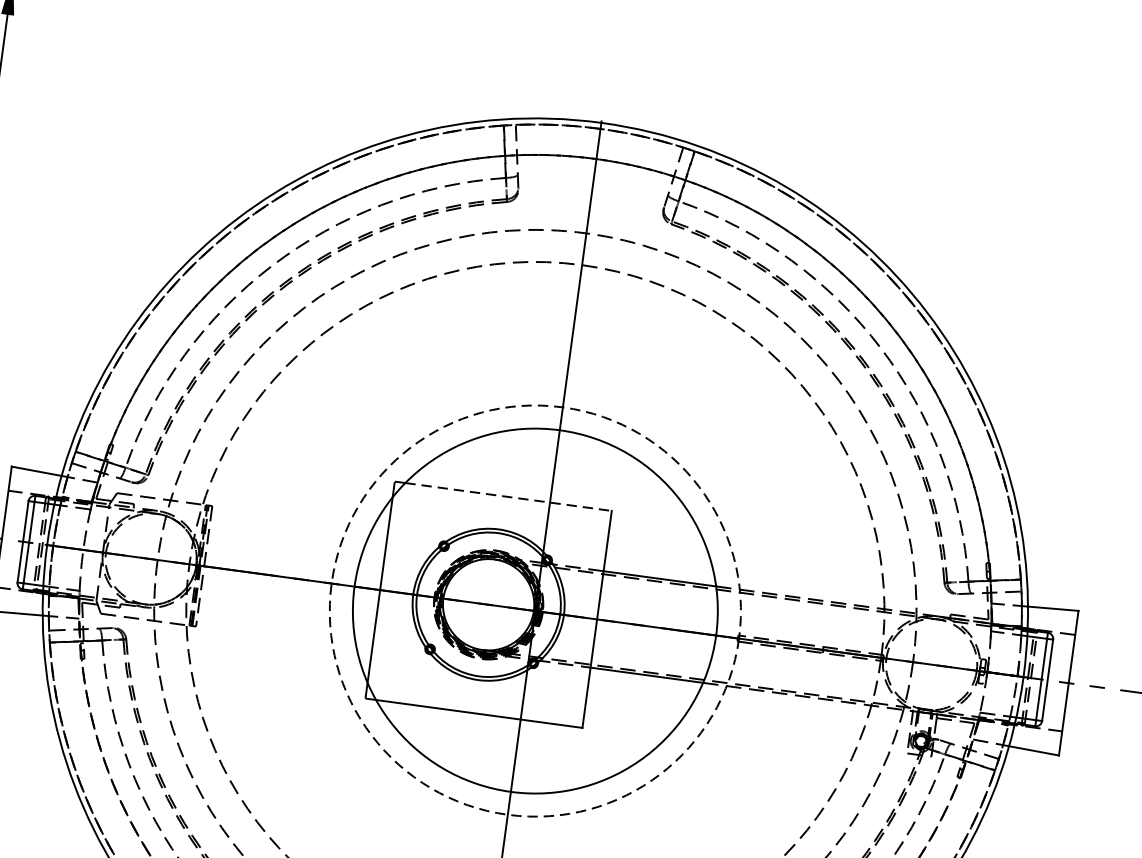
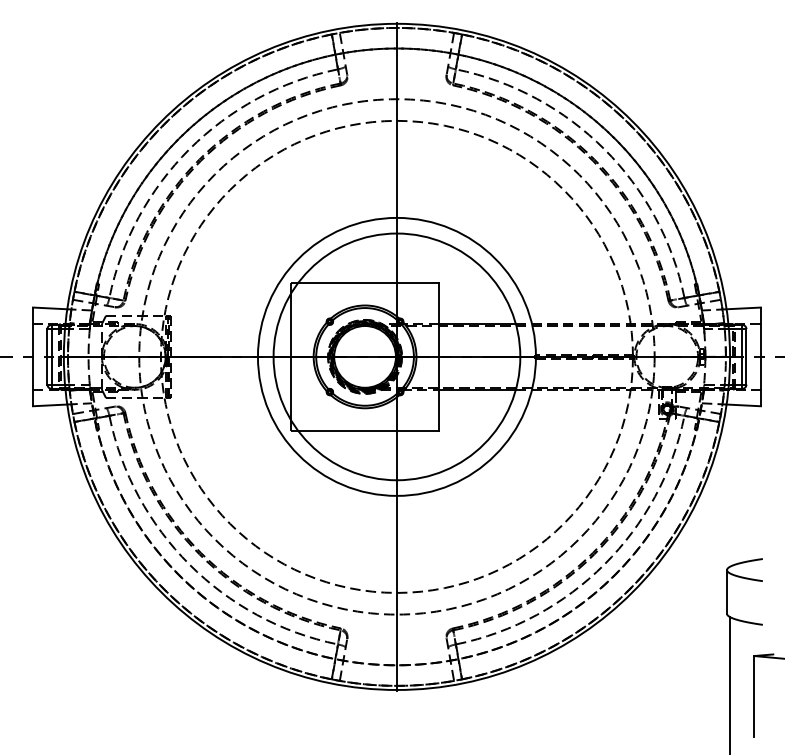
line: (509, 496) -> (369, 282), dashed -> solid
circle: (534, 610) -> (396, 356), dashed -> solid

